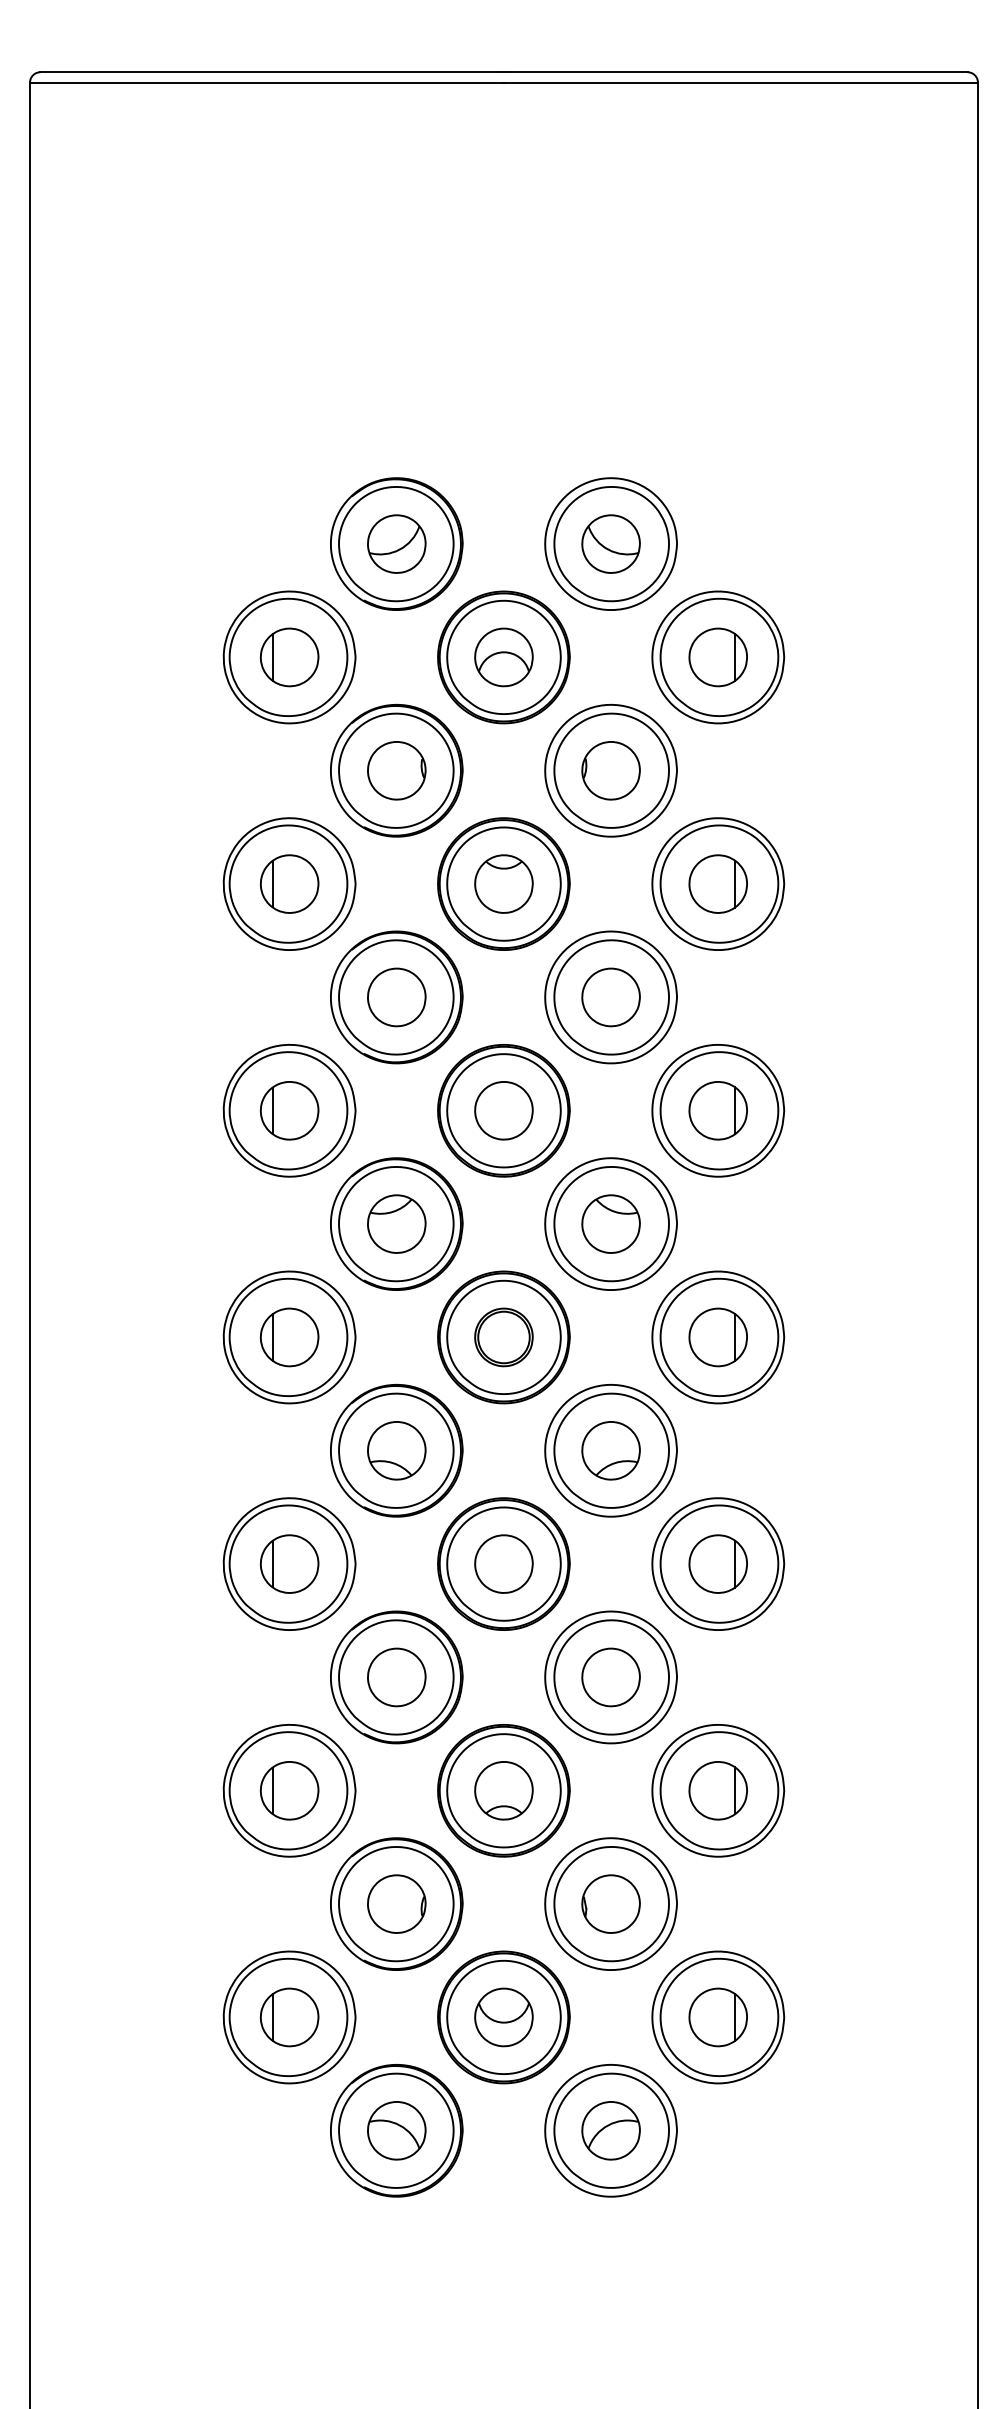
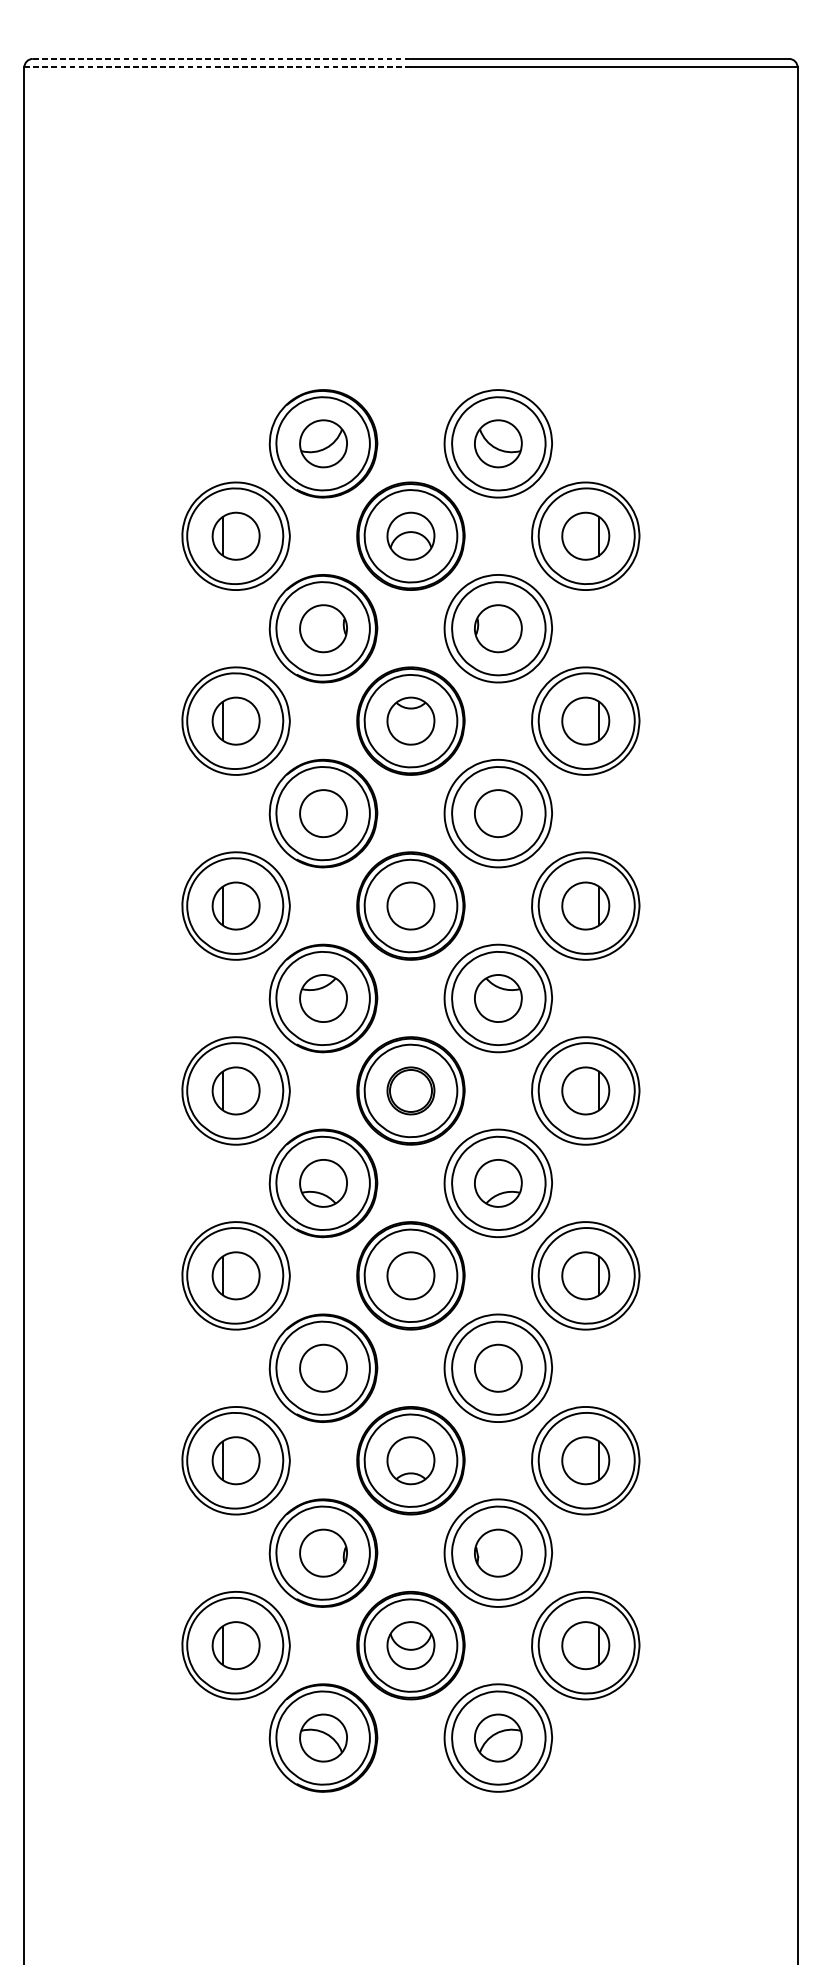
line: (272, 72) -> (222, 59), solid -> dashed
line: (267, 82) -> (218, 67), solid -> dashed

